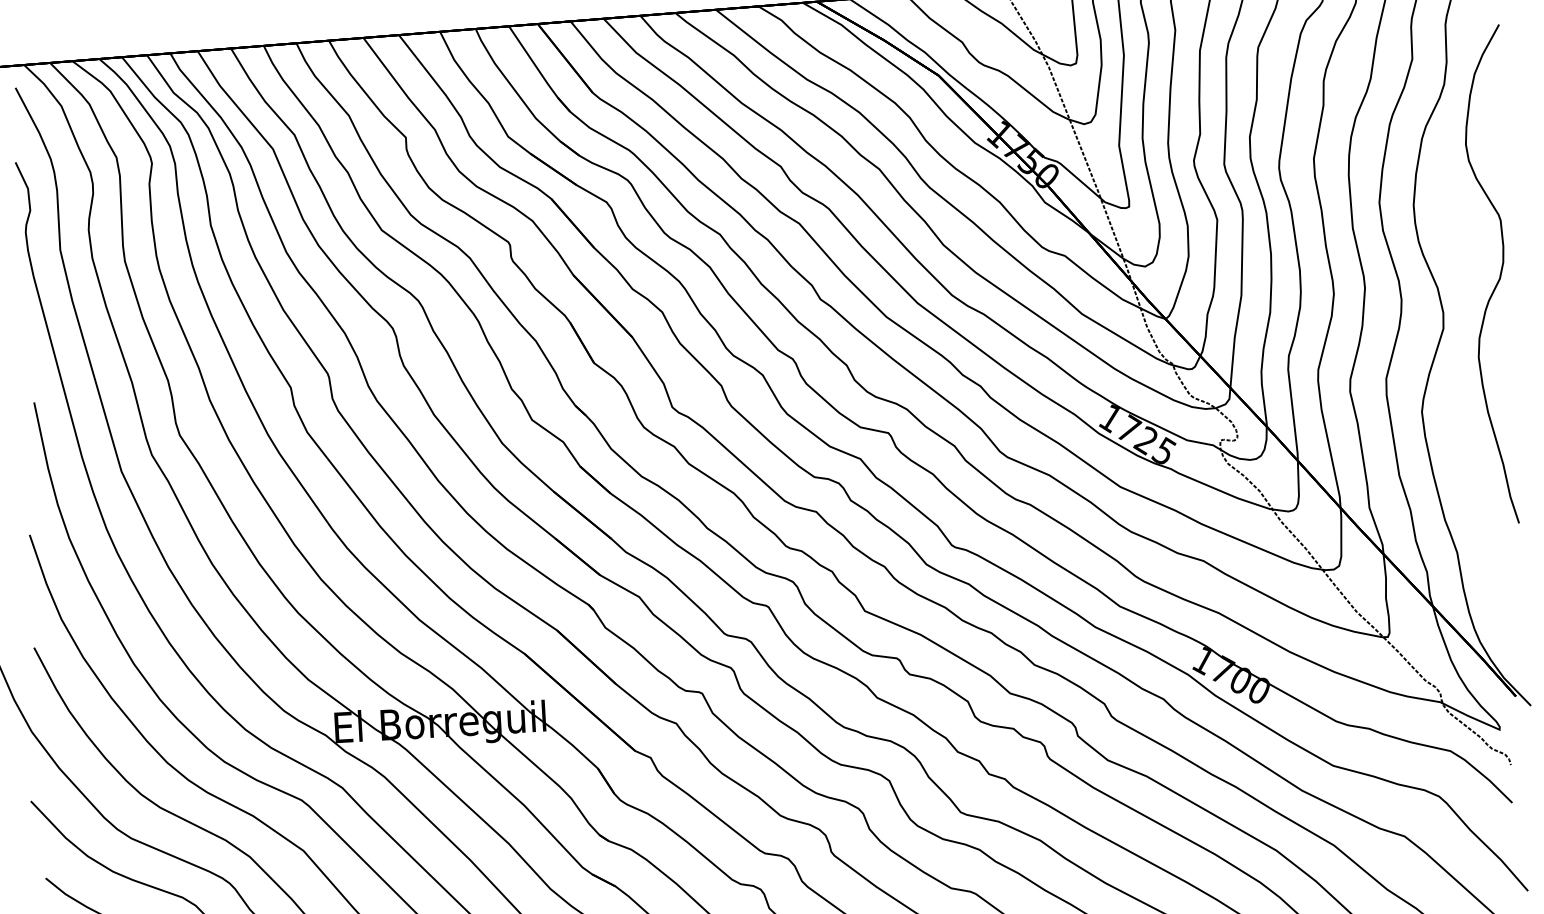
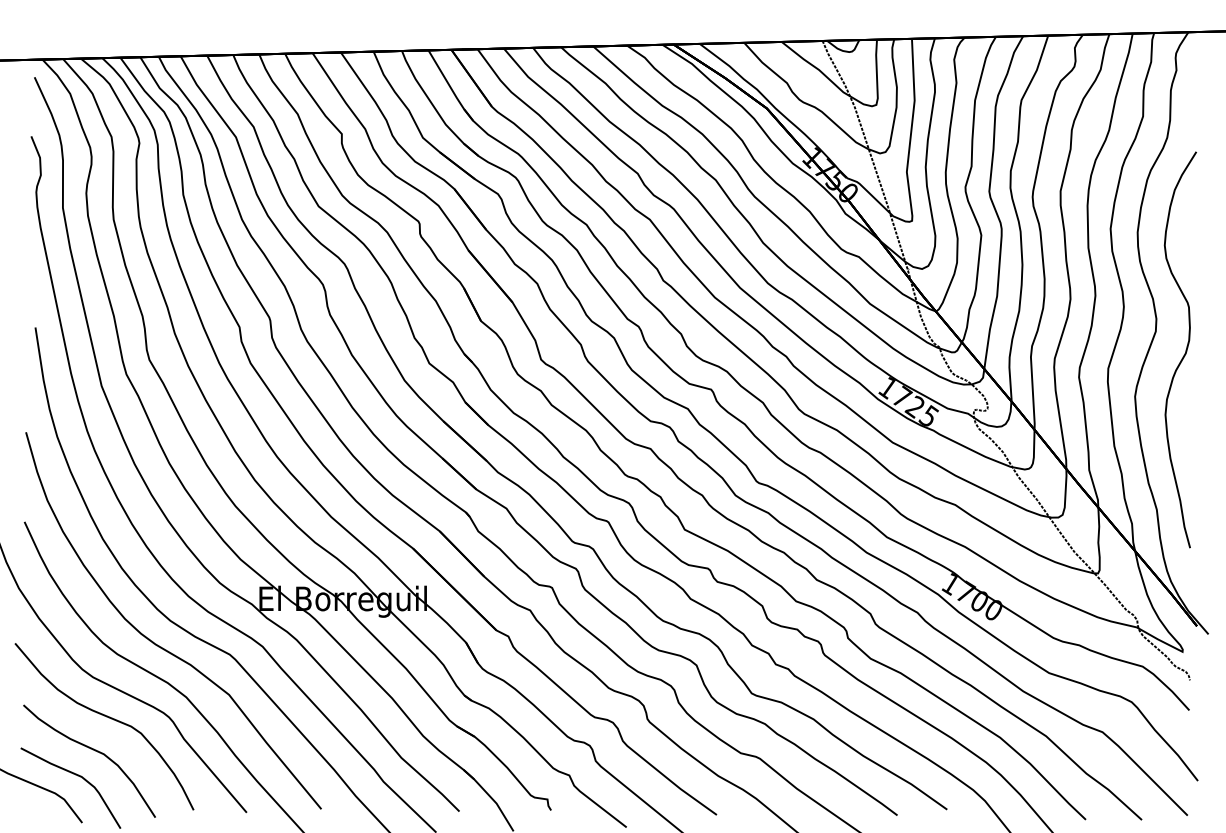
curve: (1499, 273) -> (1185, 349), moved

